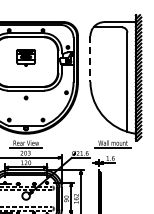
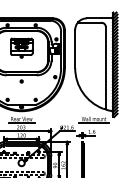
part: (25, 57) -> (21, 47), size x1.43
line: (90, 59) -> (75, 49), dashed -> solid

